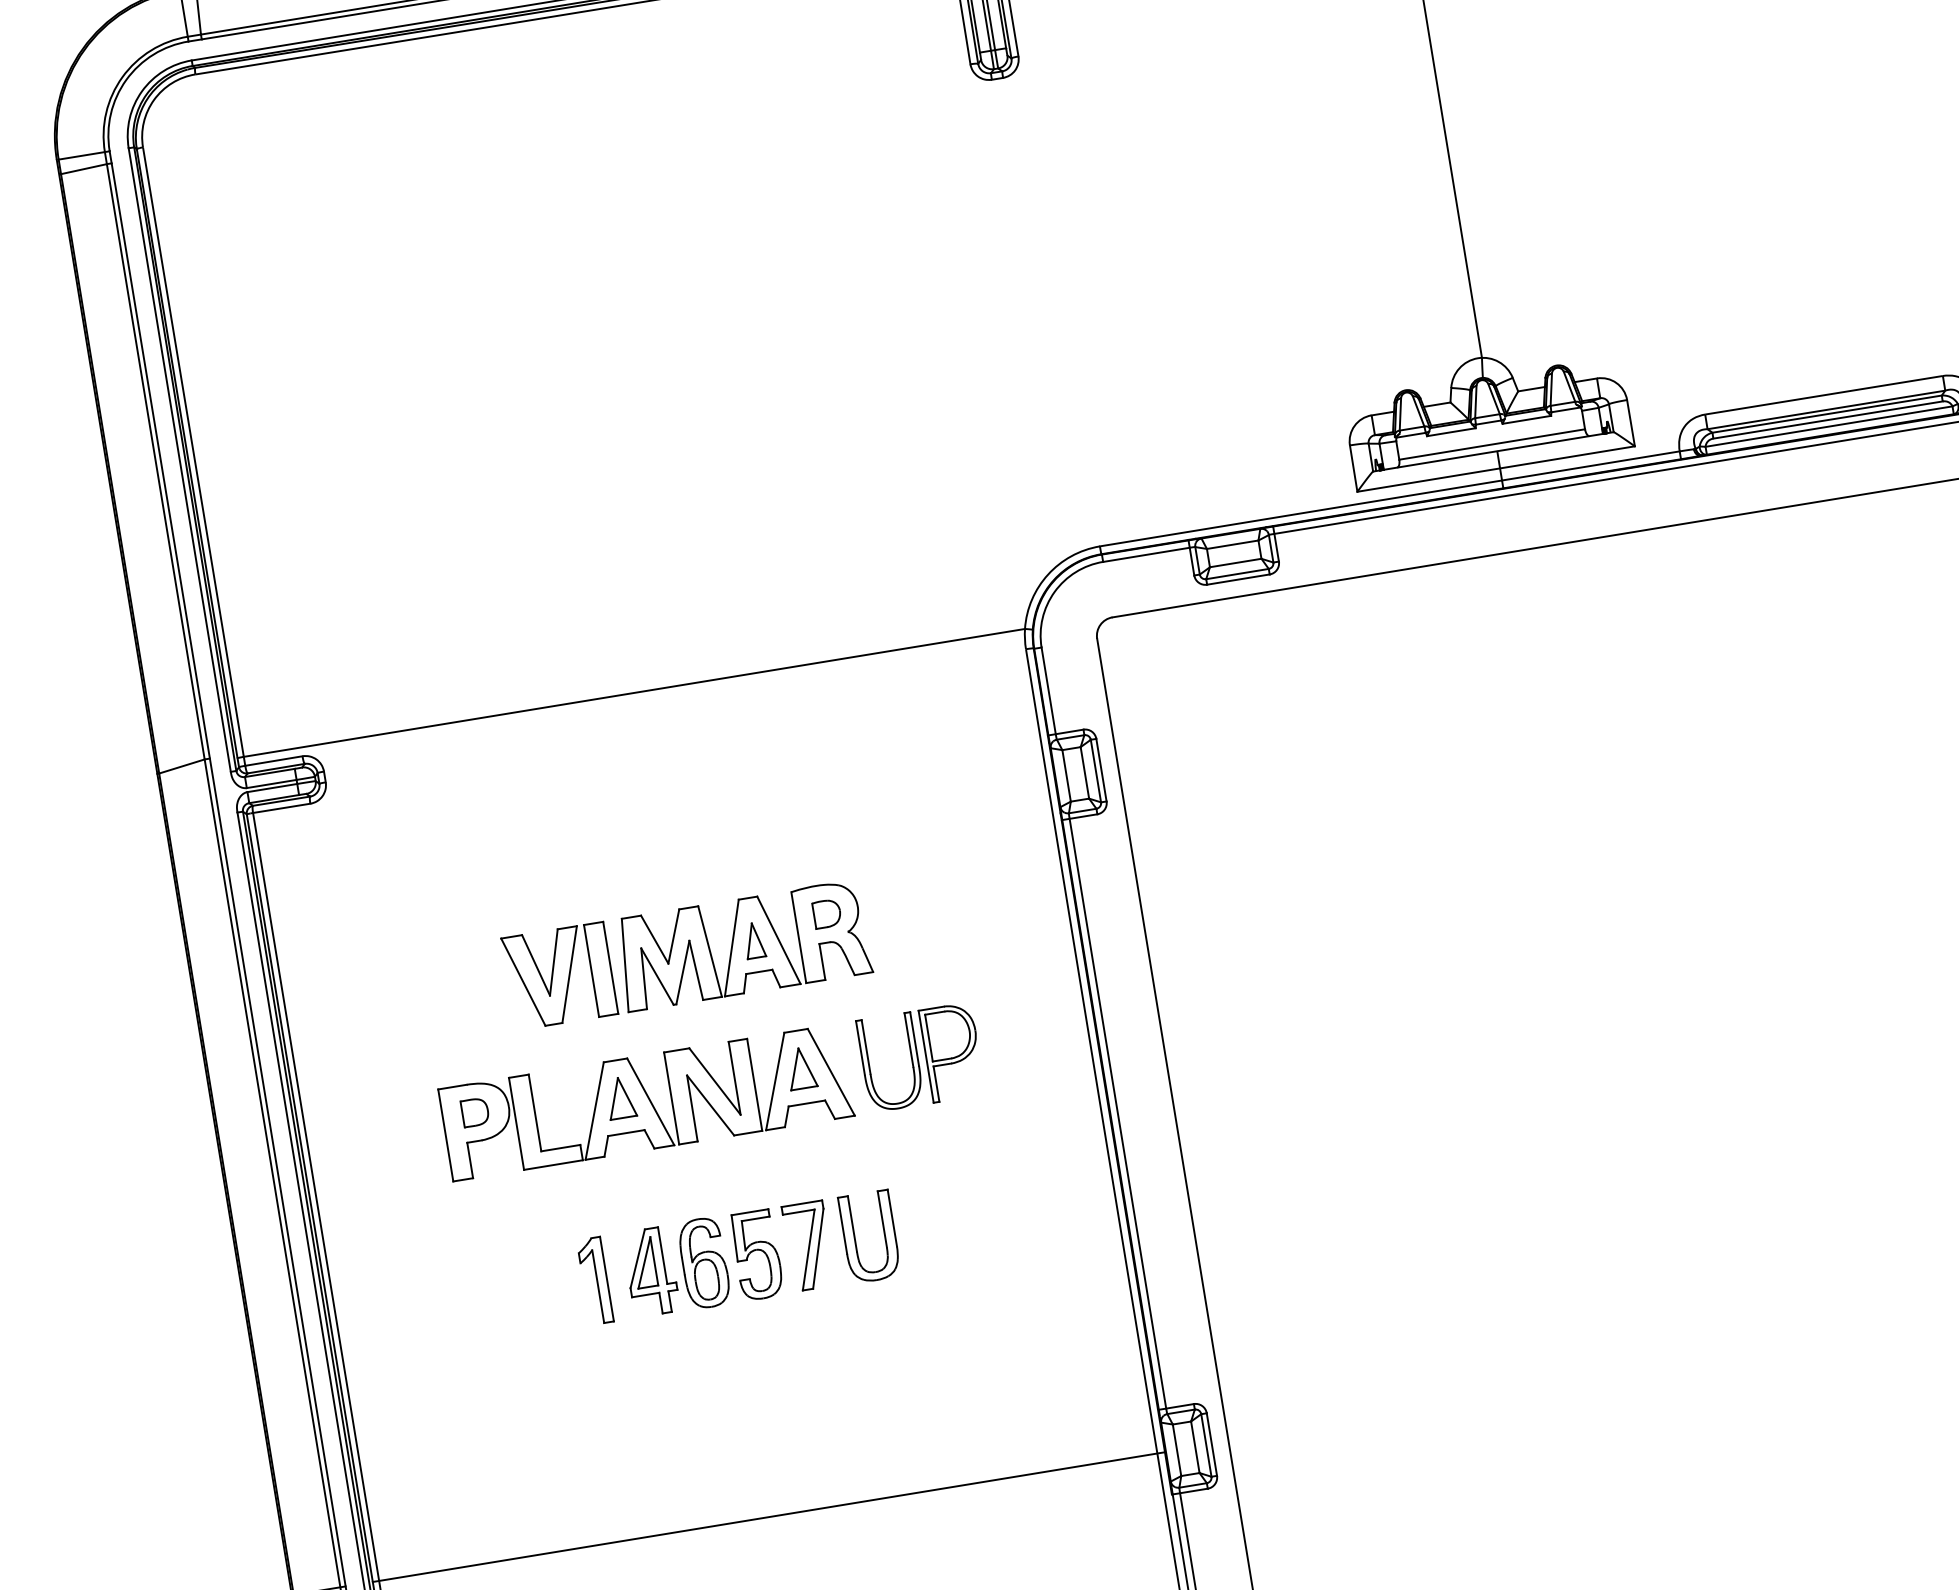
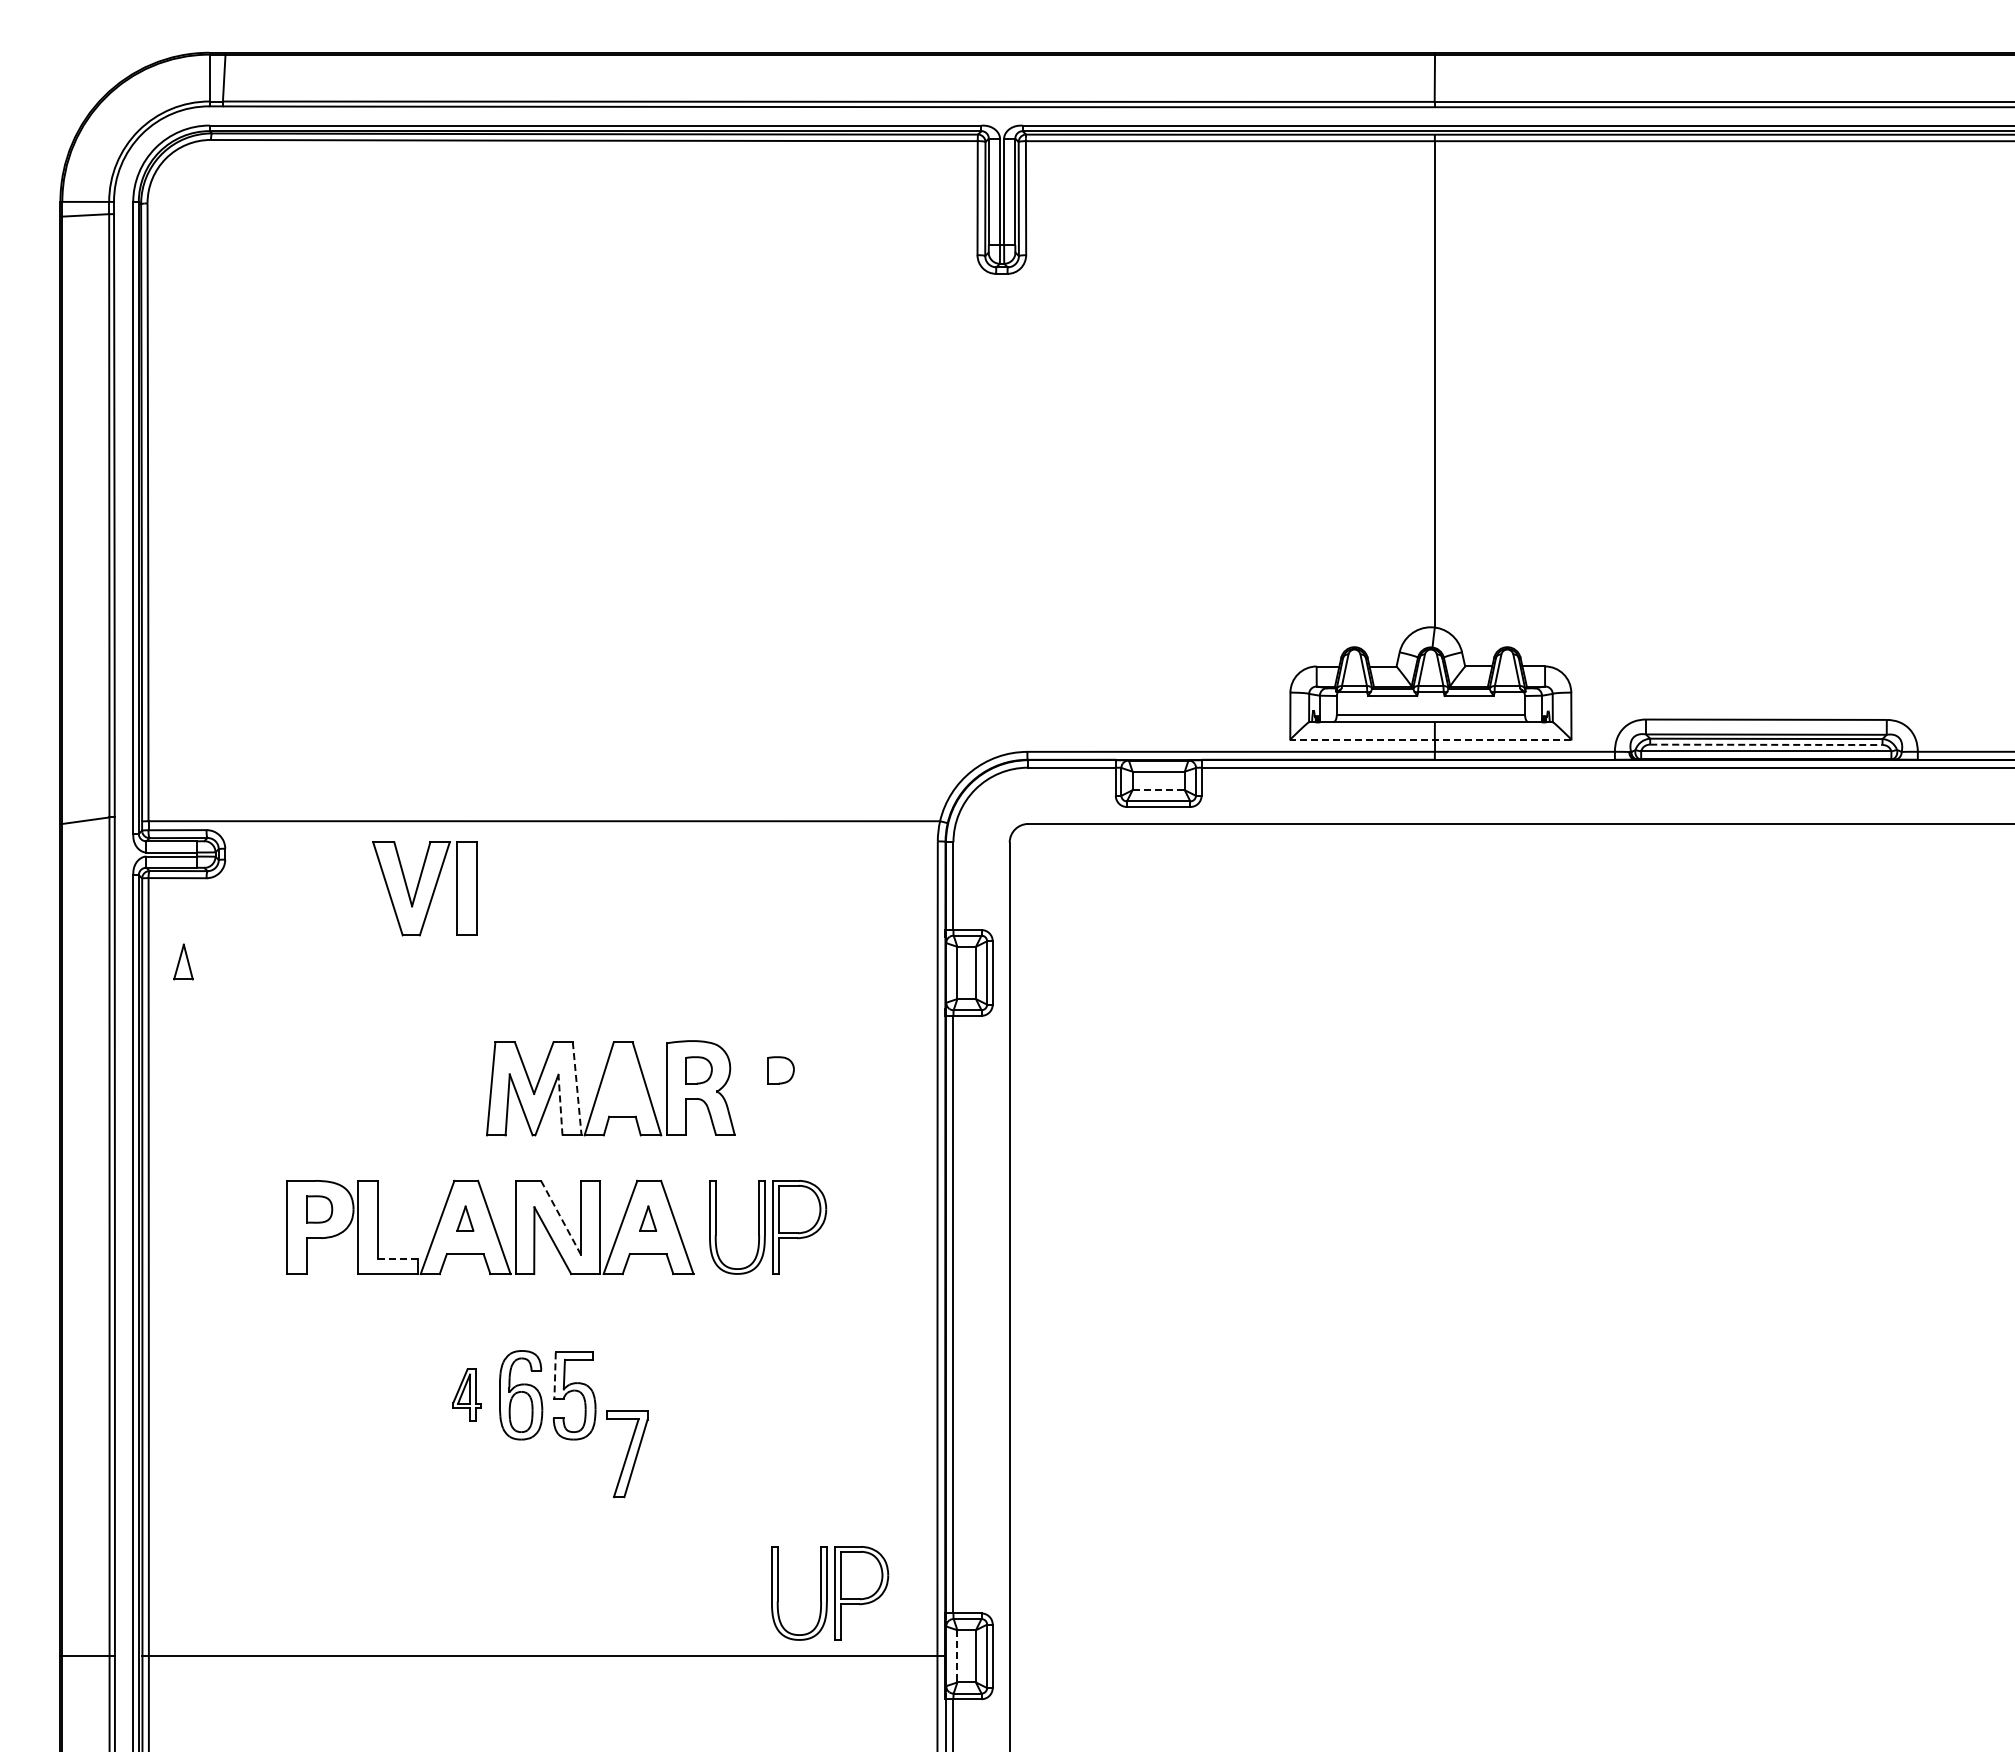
line: (1828, 419) -> (1766, 744), solid -> dashed
line: (1495, 469) -> (1430, 739), solid -> dashed
line: (1236, 563) -> (1159, 790), solid -> dashed
part: (907, 900) -> (780, 1070), added
part: (754, 940) -> (183, 961), moved
line: (710, 951) -> (577, 1088), solid -> dashed
line: (696, 969) -> (560, 1104), solid -> dashed
part: (559, 976) -> (424, 888), moved
part: (800, 1068) -> (647, 1218), size x0.6
line: (715, 1081) -> (561, 1217), solid -> dashed
part: (620, 1097) -> (465, 1218), size x0.6
line: (561, 1148) -> (398, 1258), solid -> dashed
part: (855, 1238) -> (674, 1395), removed
line: (735, 1239) -> (555, 1376), solid -> dashed
part: (809, 1246) -> (627, 1454), moved
part: (650, 1271) -> (466, 1394), size x0.6
part: (595, 1280) -> (410, 1394), removed
part: (1041, 1408) -> (830, 1593), added
line: (1177, 1450) -> (957, 1656), solid -> dashed

